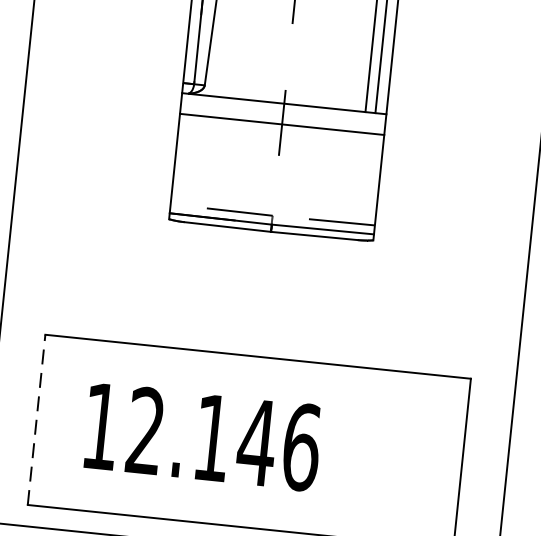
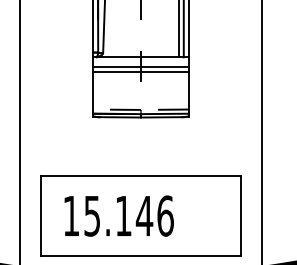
line: (280, 133) -> (140, 71), added
line: (37, 420) -> (41, 216), dashed -> solid
text: (144, 429) -> (91, 215), 12.146 -> 15.146

